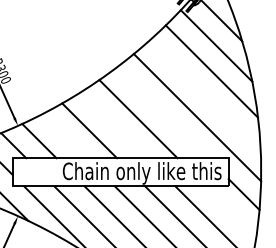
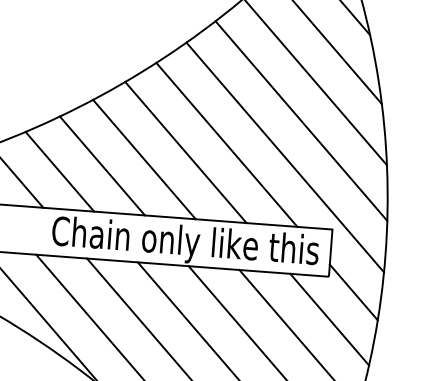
line: (205, 95) -> (301, 121), added
line: (161, 112) -> (225, 144), added
line: (114, 125) -> (144, 160), added
line: (64, 136) -> (59, 172), added
line: (230, 211) -> (328, 319), added

